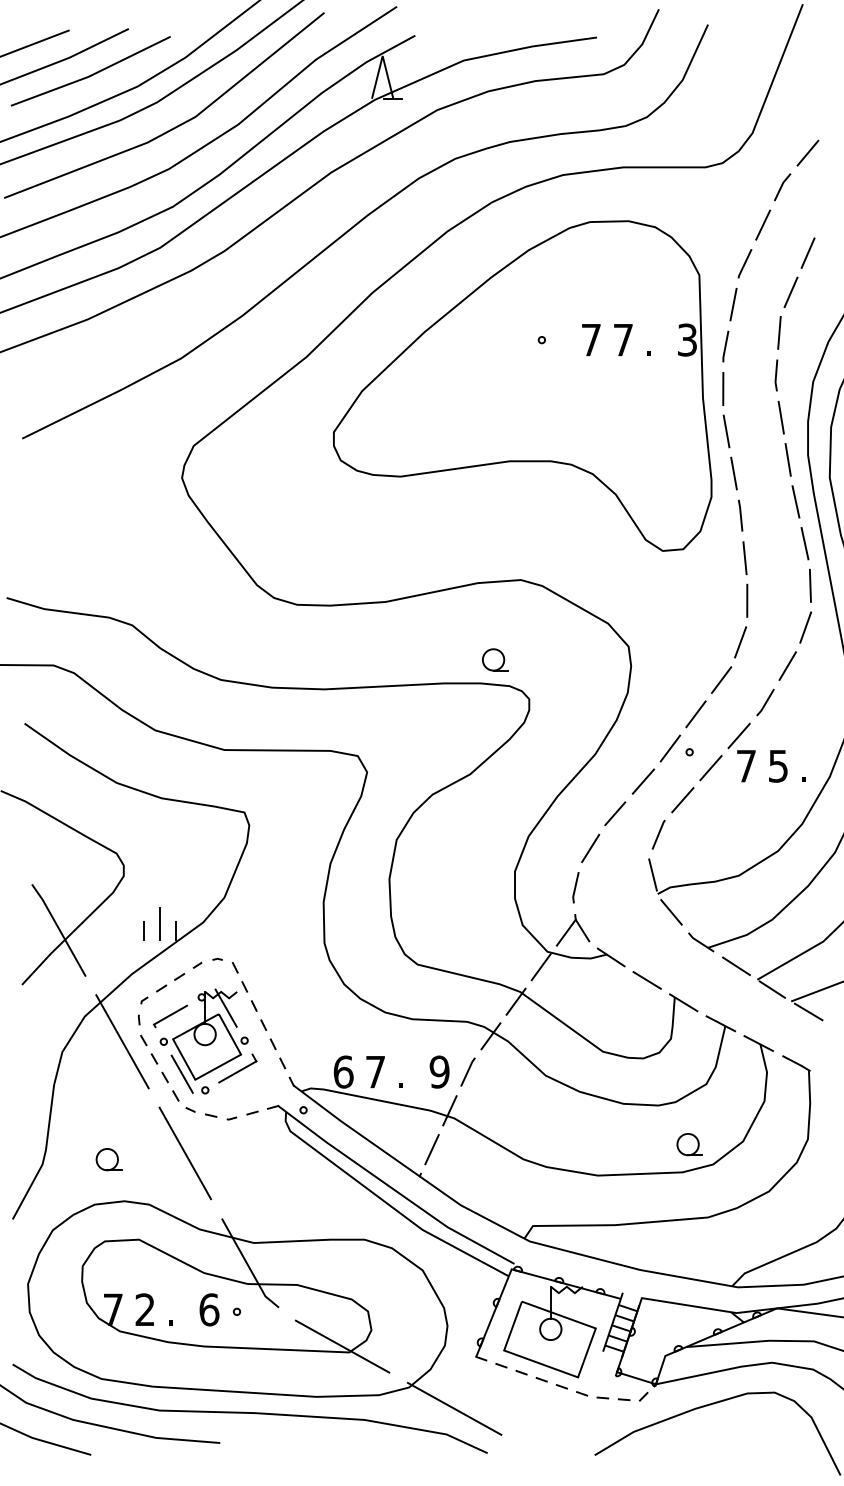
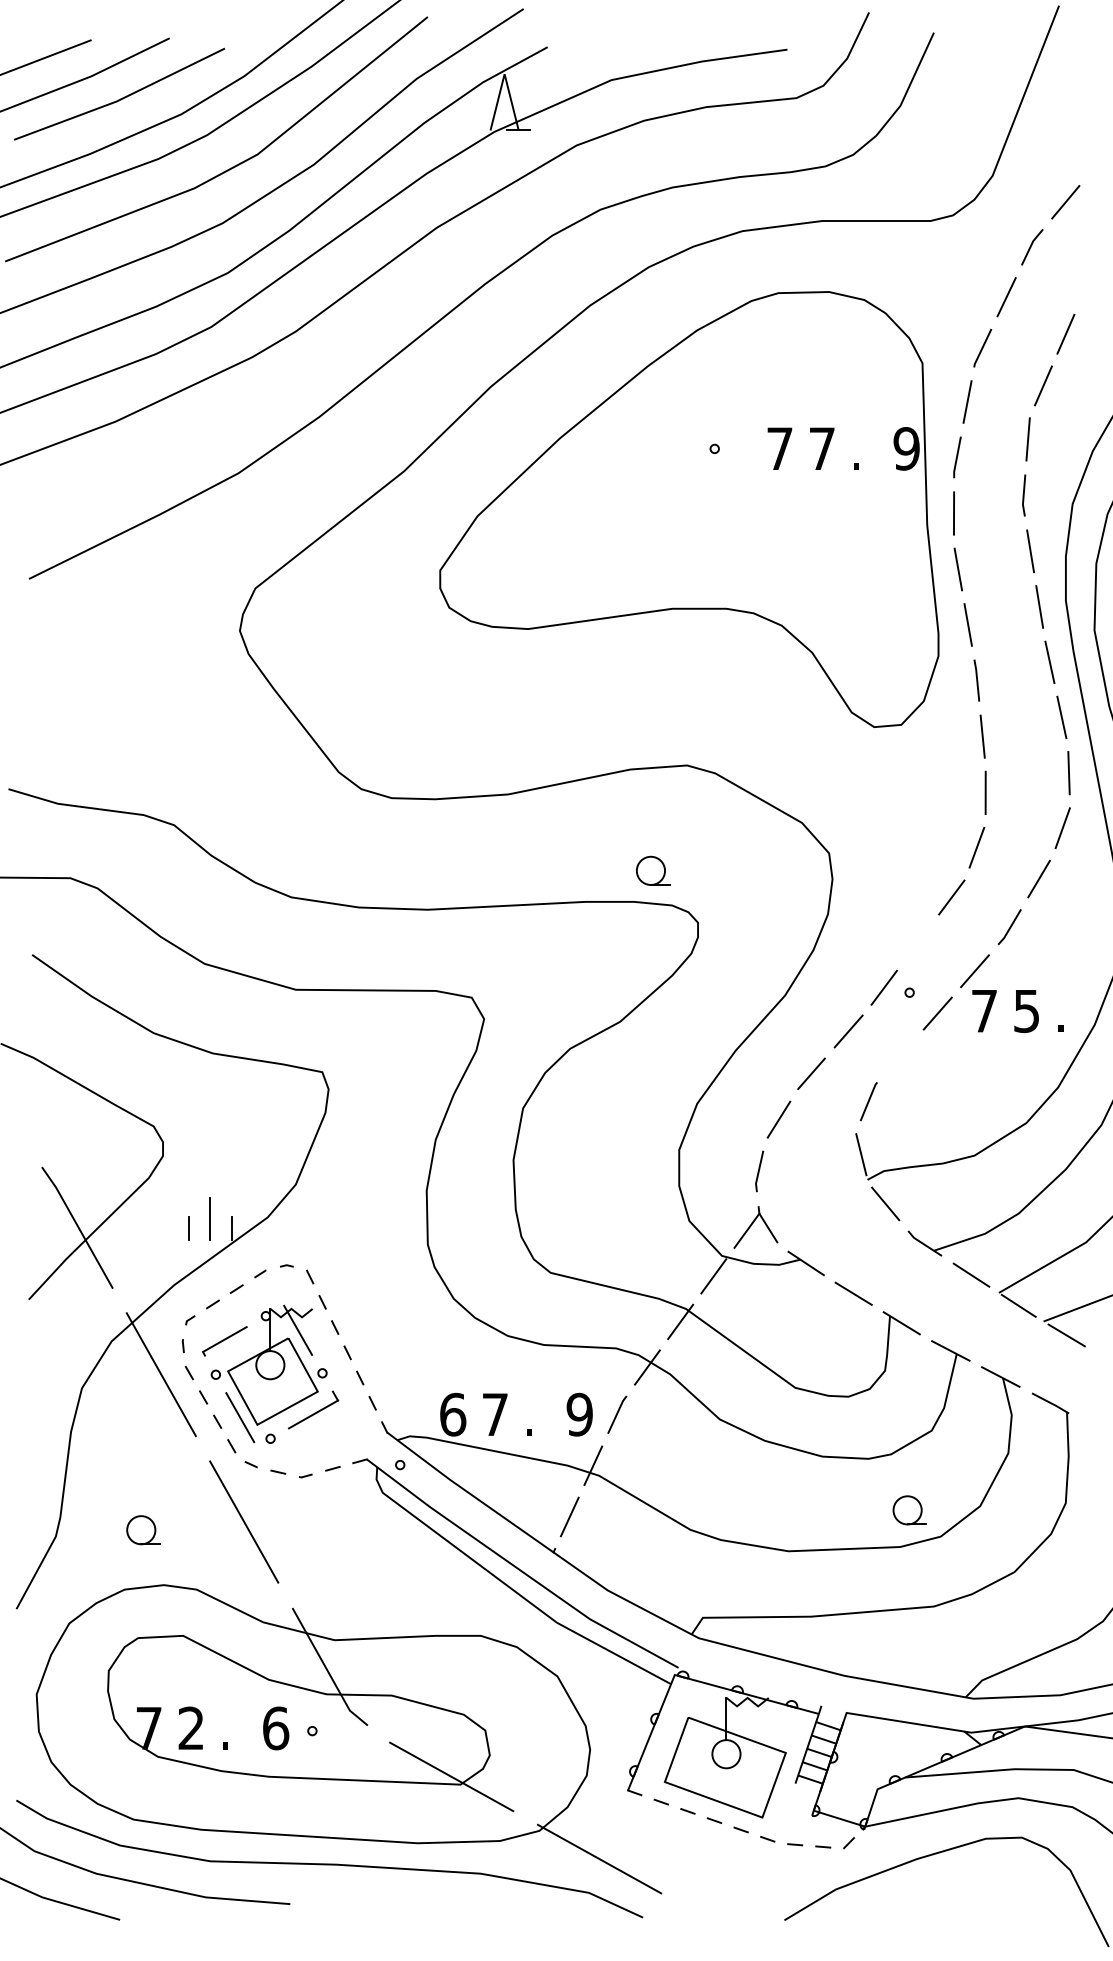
text: (687, 339) -> (906, 448), 3 -> 9
line: (695, 714) -> (917, 942), removed
line: (682, 799) -> (900, 1055), removed

